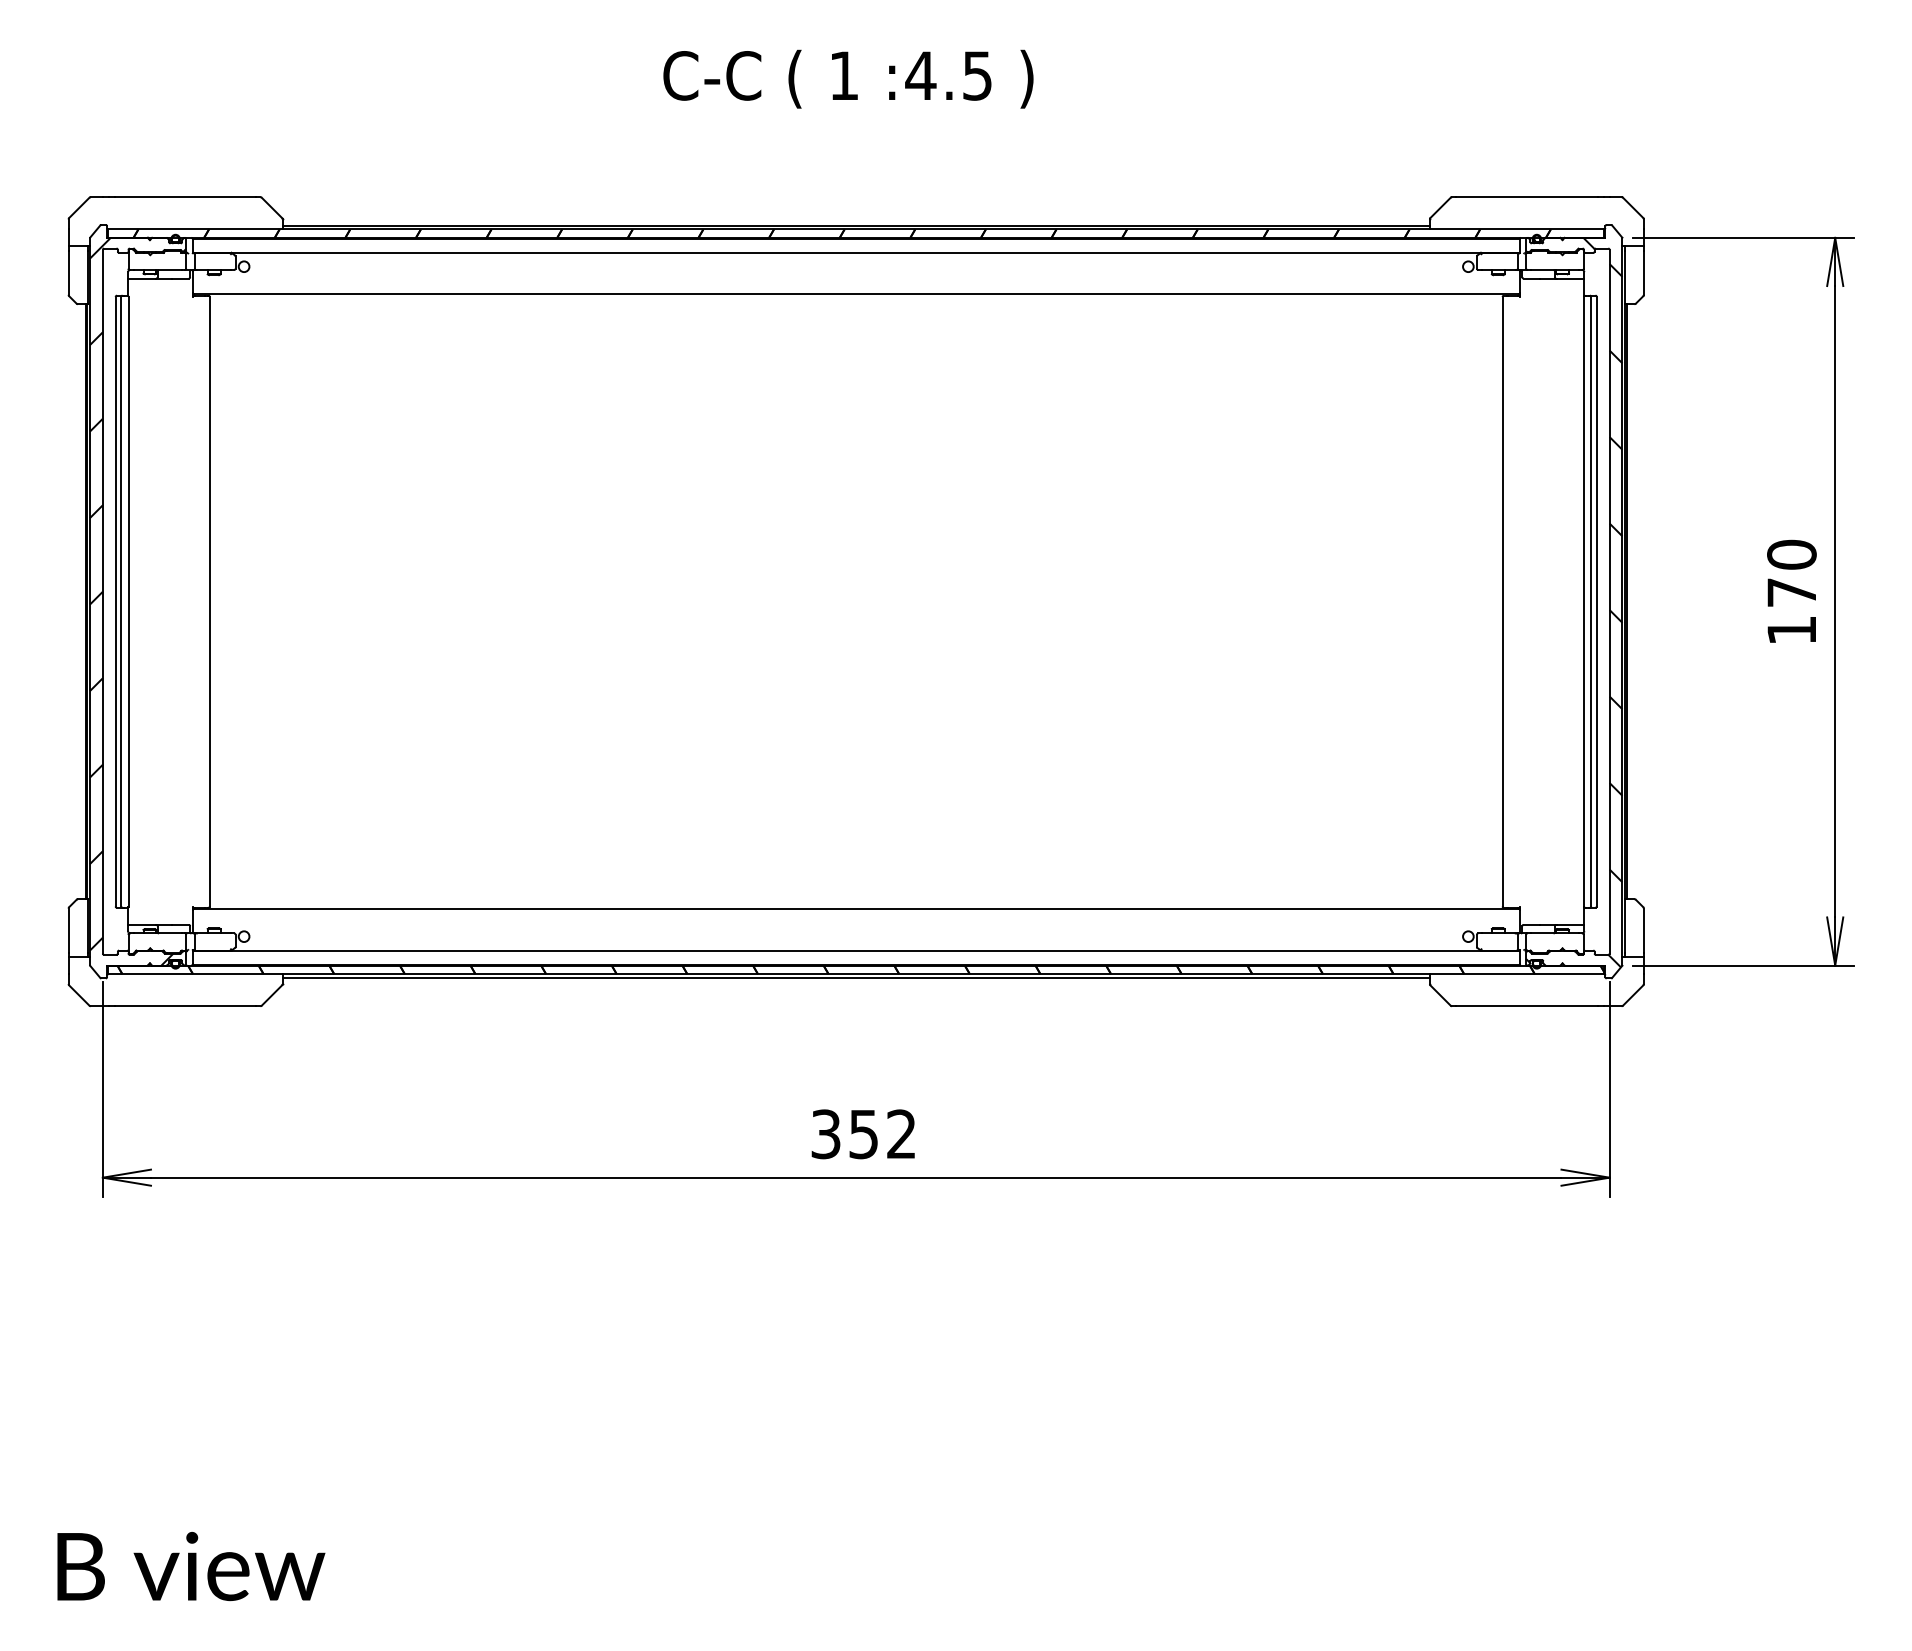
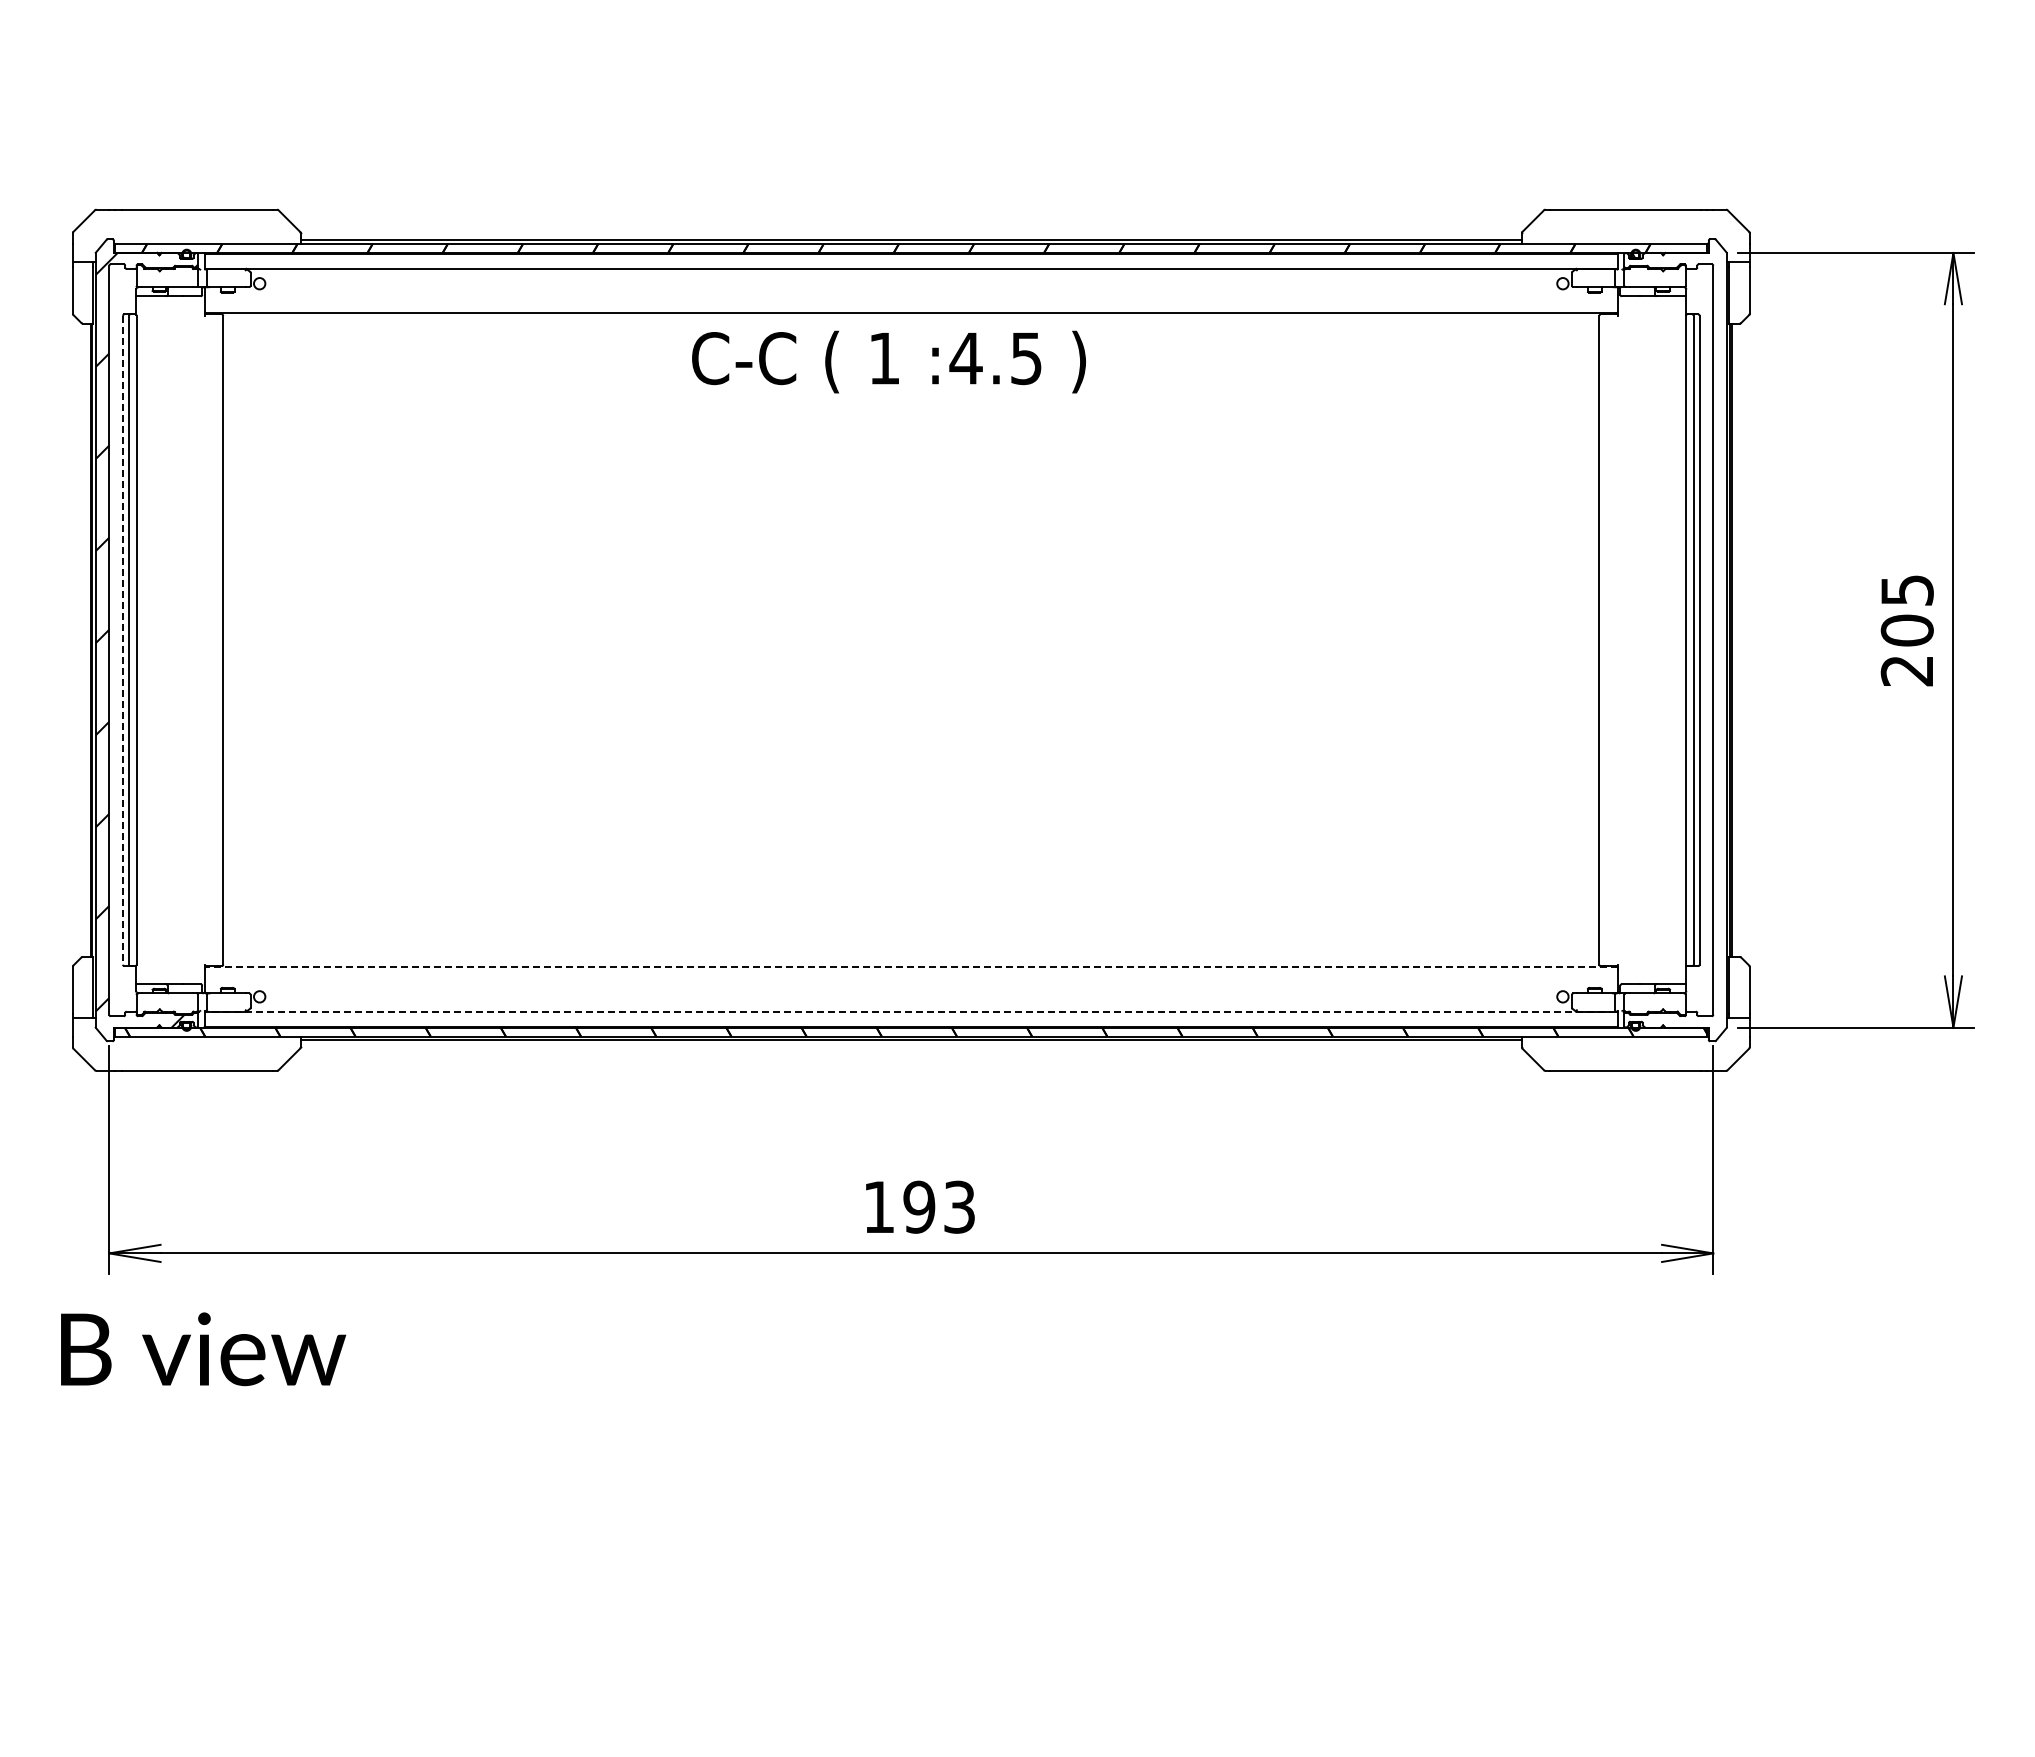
text: (847, 78) -> (888, 361), moved
text: (1791, 592) -> (1906, 630), 170 -> 205
line: (115, 601) -> (122, 640), solid -> dashed
hatch: (1574, 601) -> (1675, 640), removed
line: (855, 909) -> (910, 967), solid -> dashed
line: (856, 950) -> (911, 1011), solid -> dashed
text: (863, 1133) -> (919, 1206), 352 -> 193
text: (191, 1566) -> (203, 1349), moved

